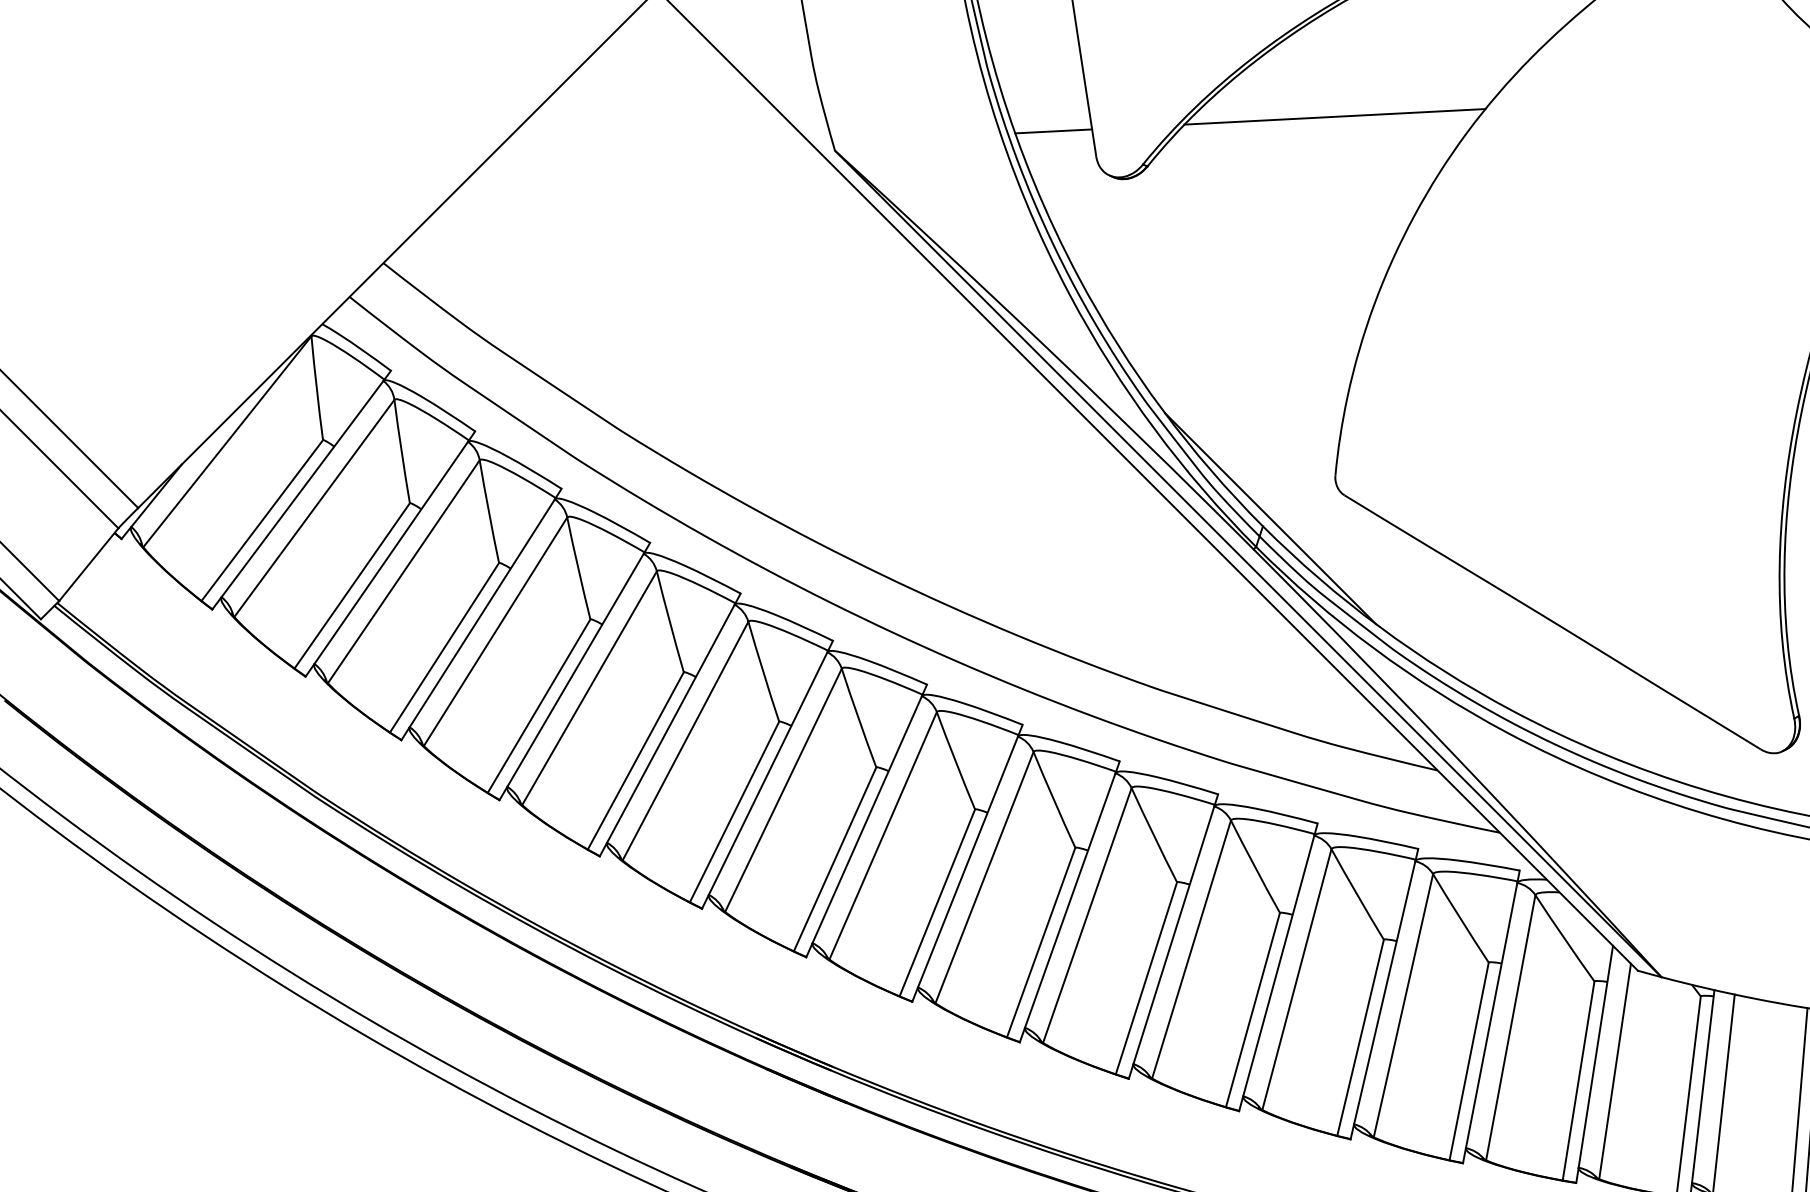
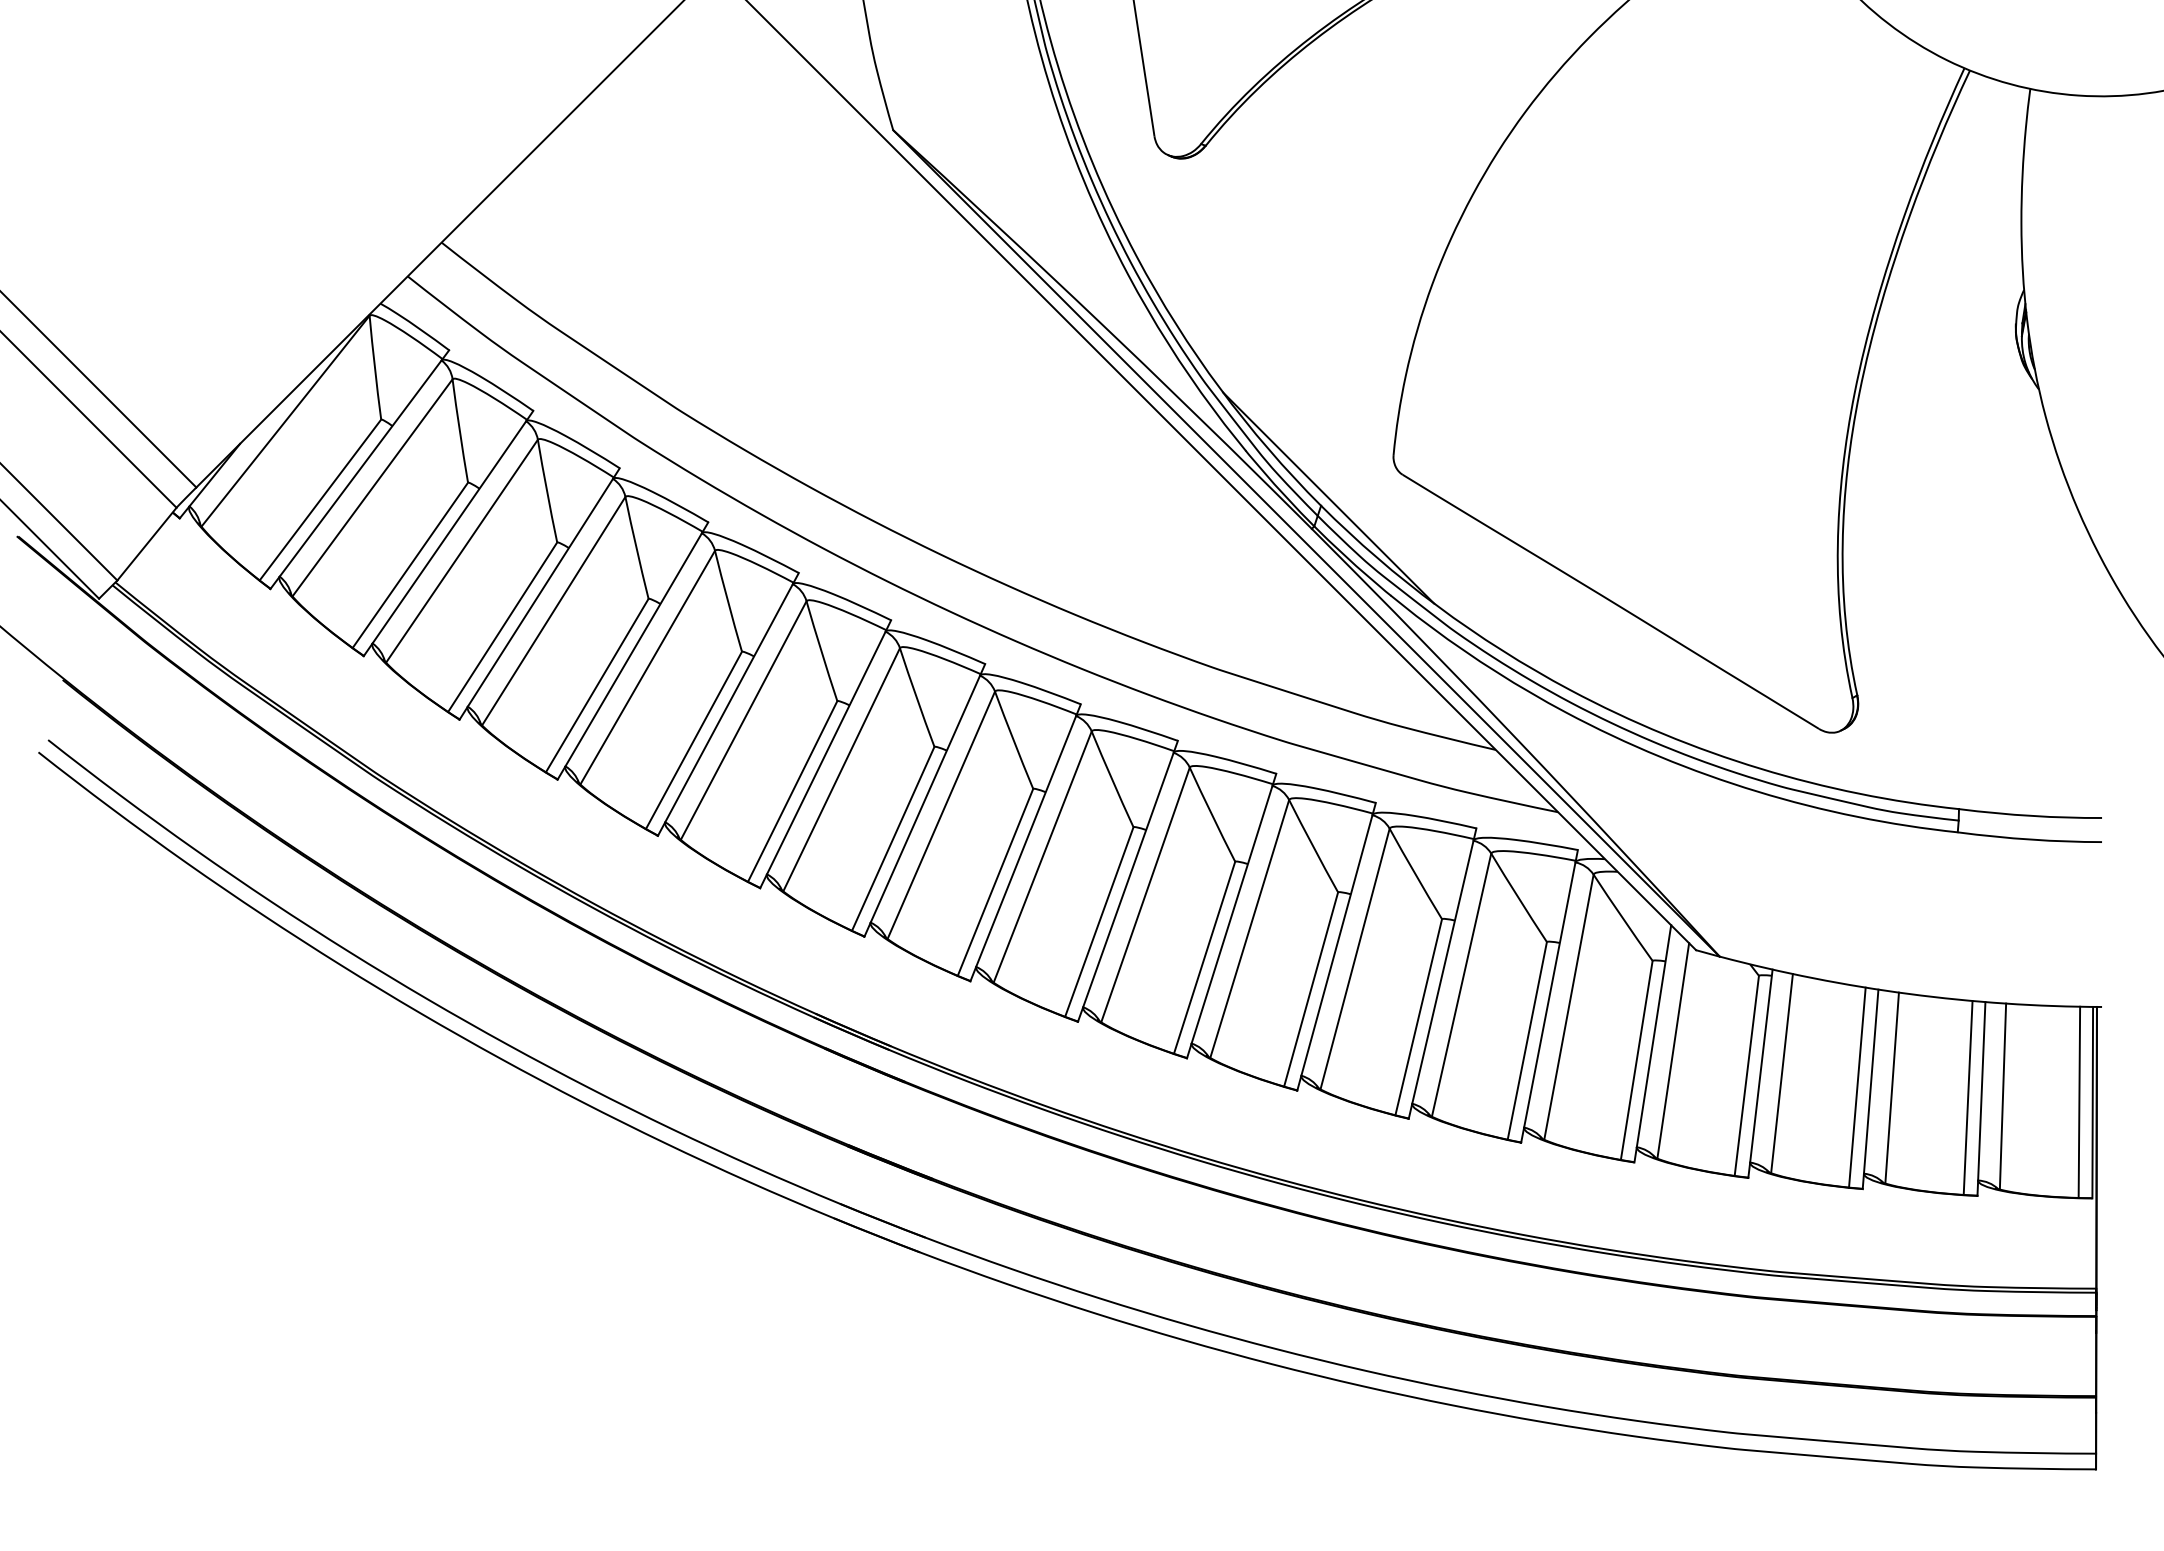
line: (1334, 117) -> (1392, 96), removed
line: (1053, 131) -> (1111, 110), removed

